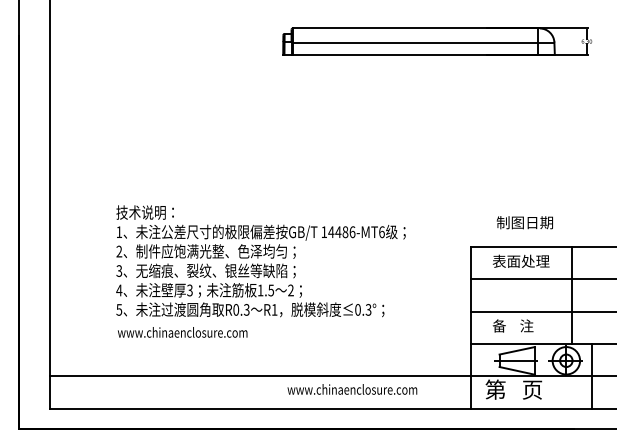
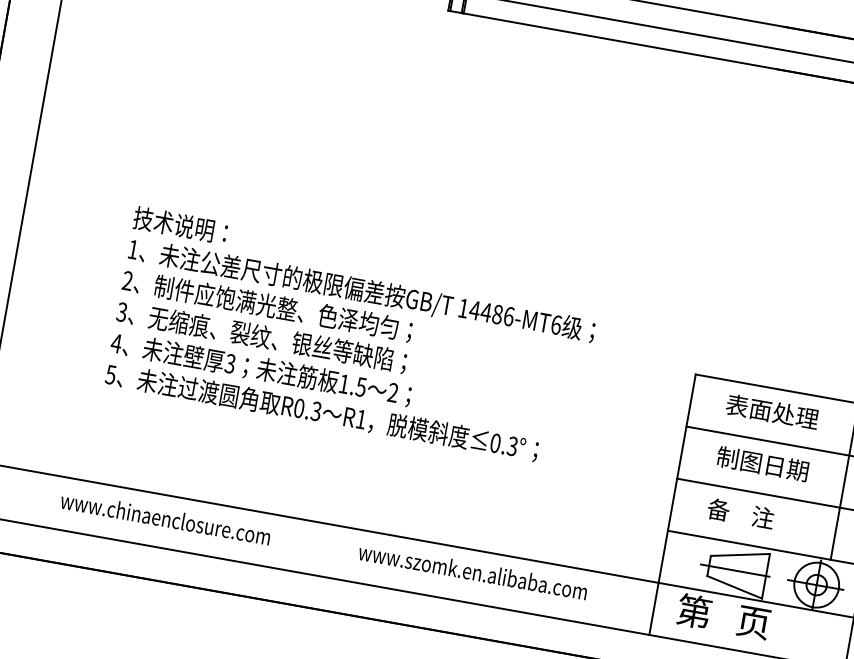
text: (524, 222) -> (762, 463), moved
text: (182, 332) -> (165, 518), moved
text: (372, 389) -> (496, 575), www.chinaenclosure.com -> www.szomk.en.alibaba.com

